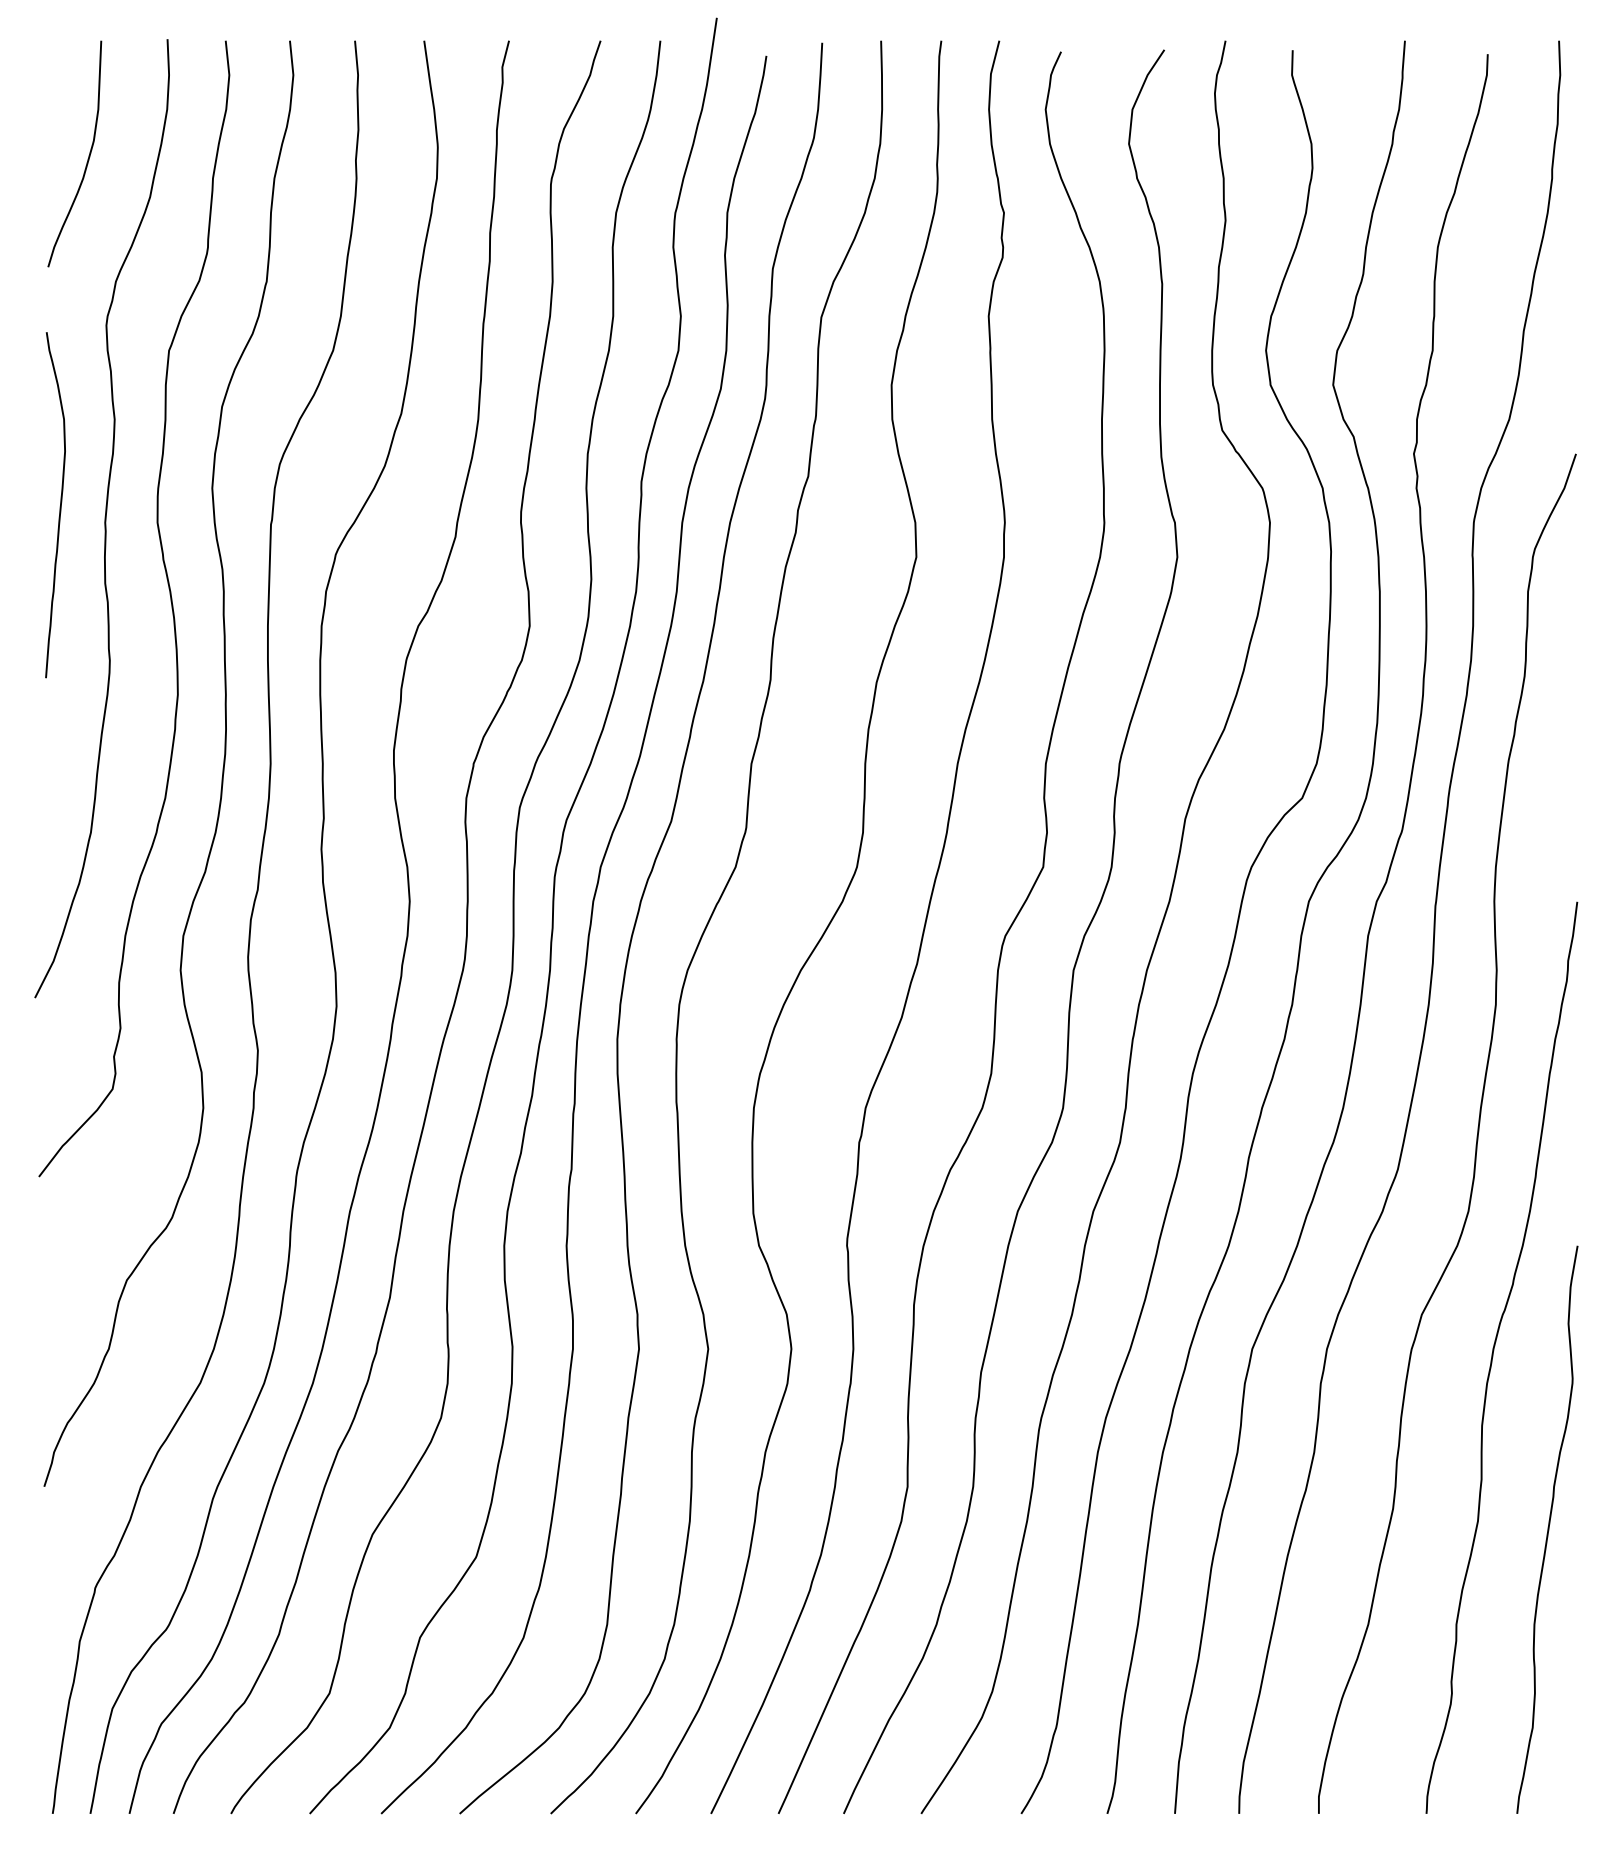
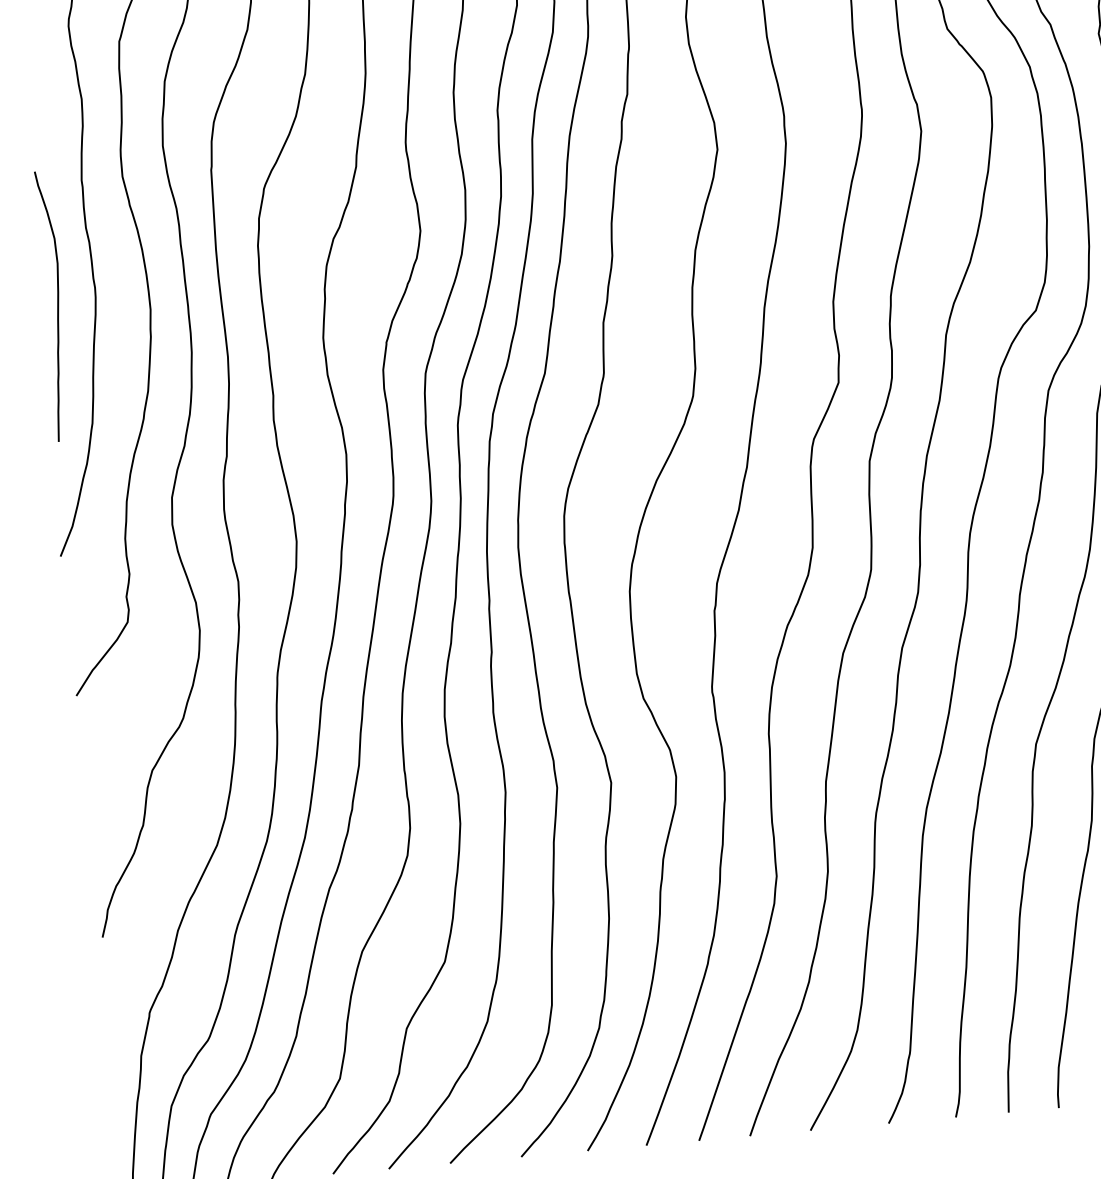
curve: (59, 506) -> (57, 306), moved

